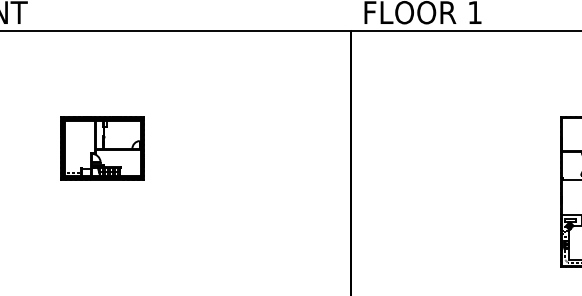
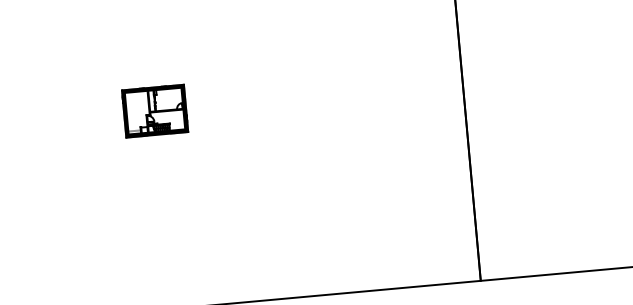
part: (102, 148) -> (154, 111), size x0.6

